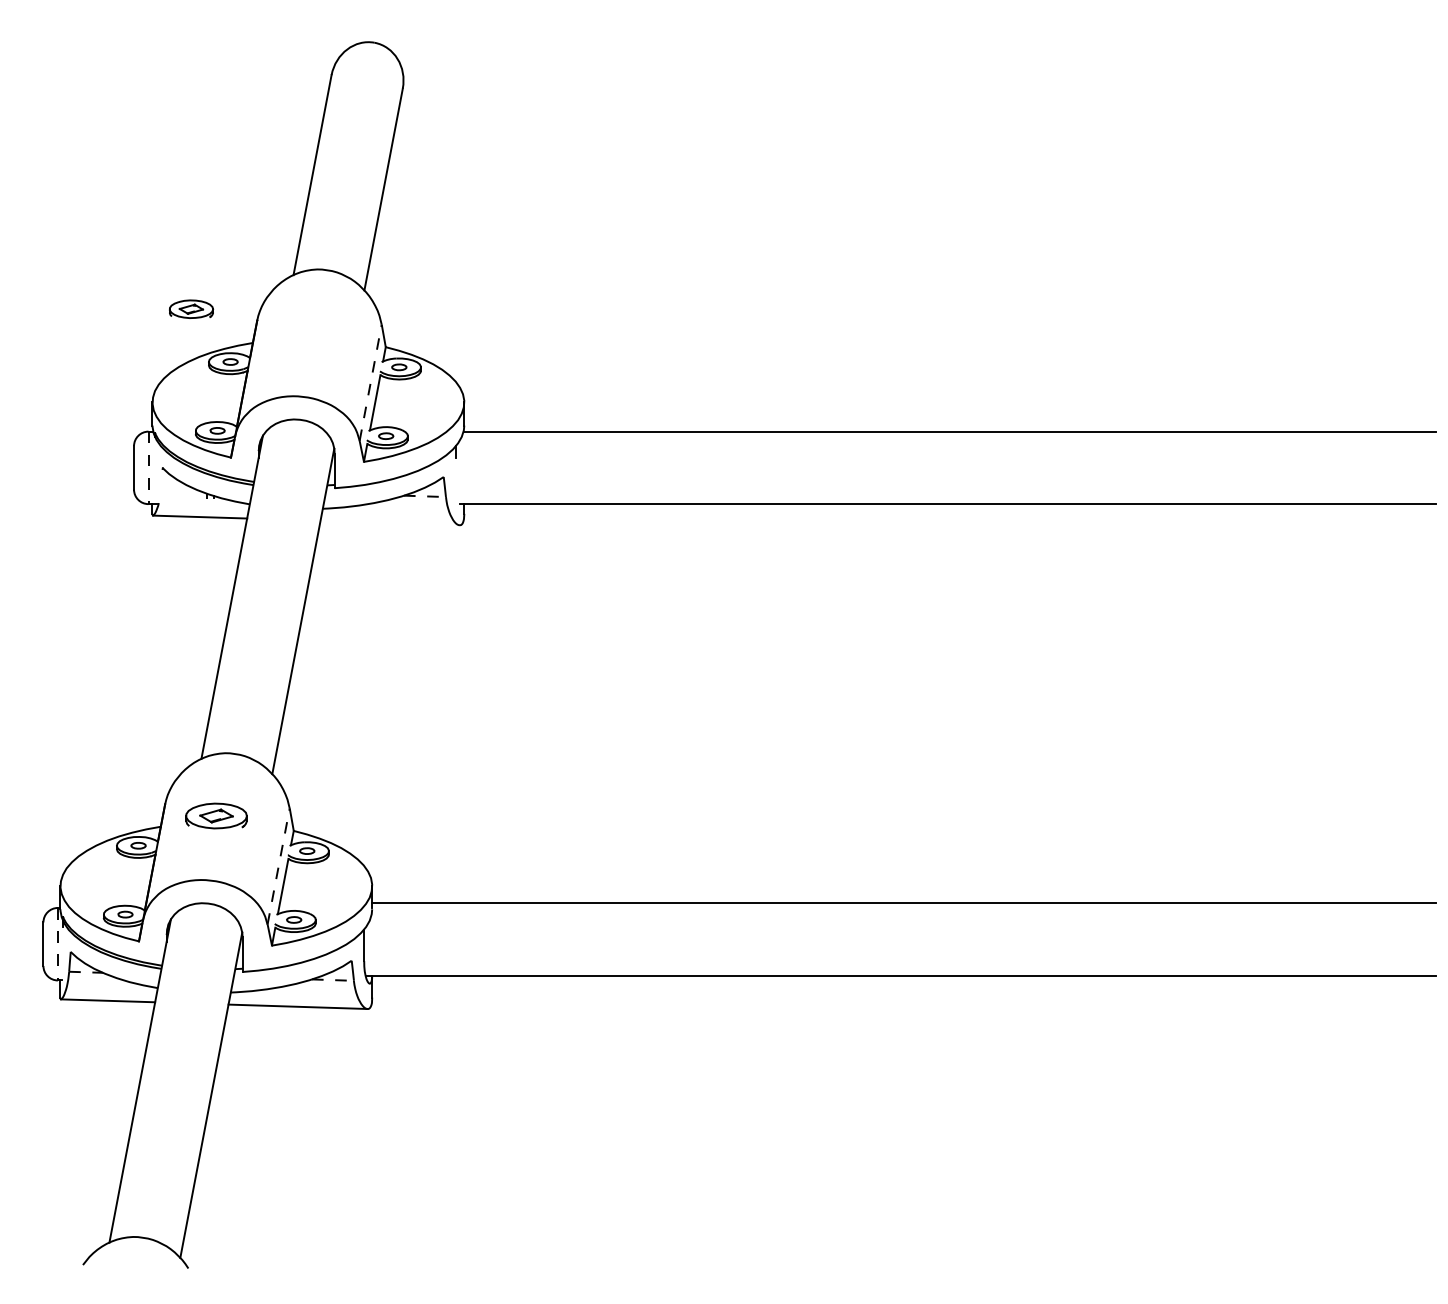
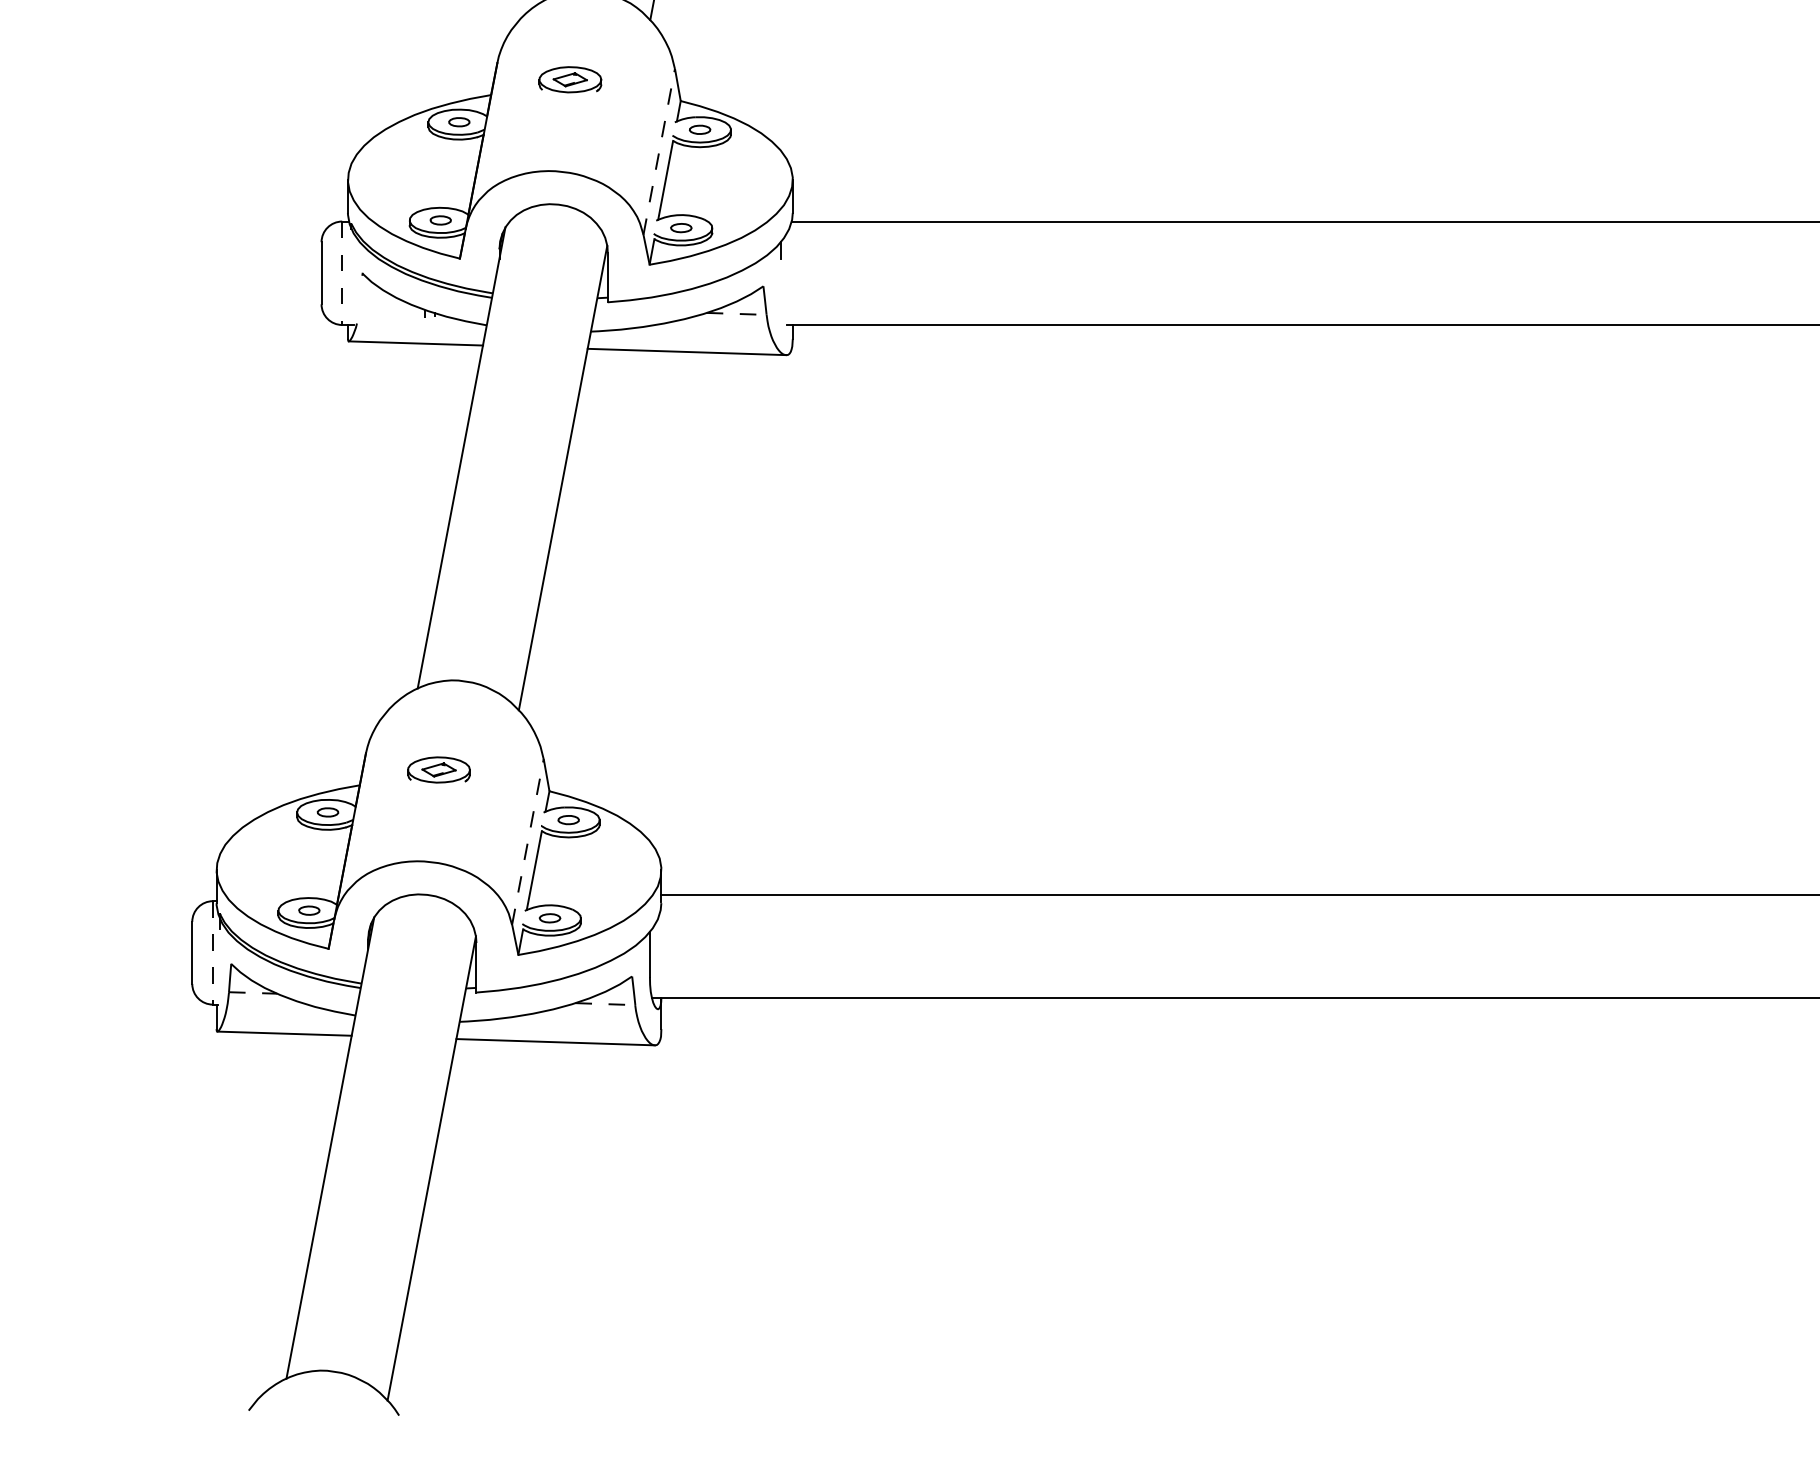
part: (191, 308) -> (570, 78), moved
line: (389, 522) -> (686, 351), added
part: (215, 815) -> (437, 769), size x0.71

